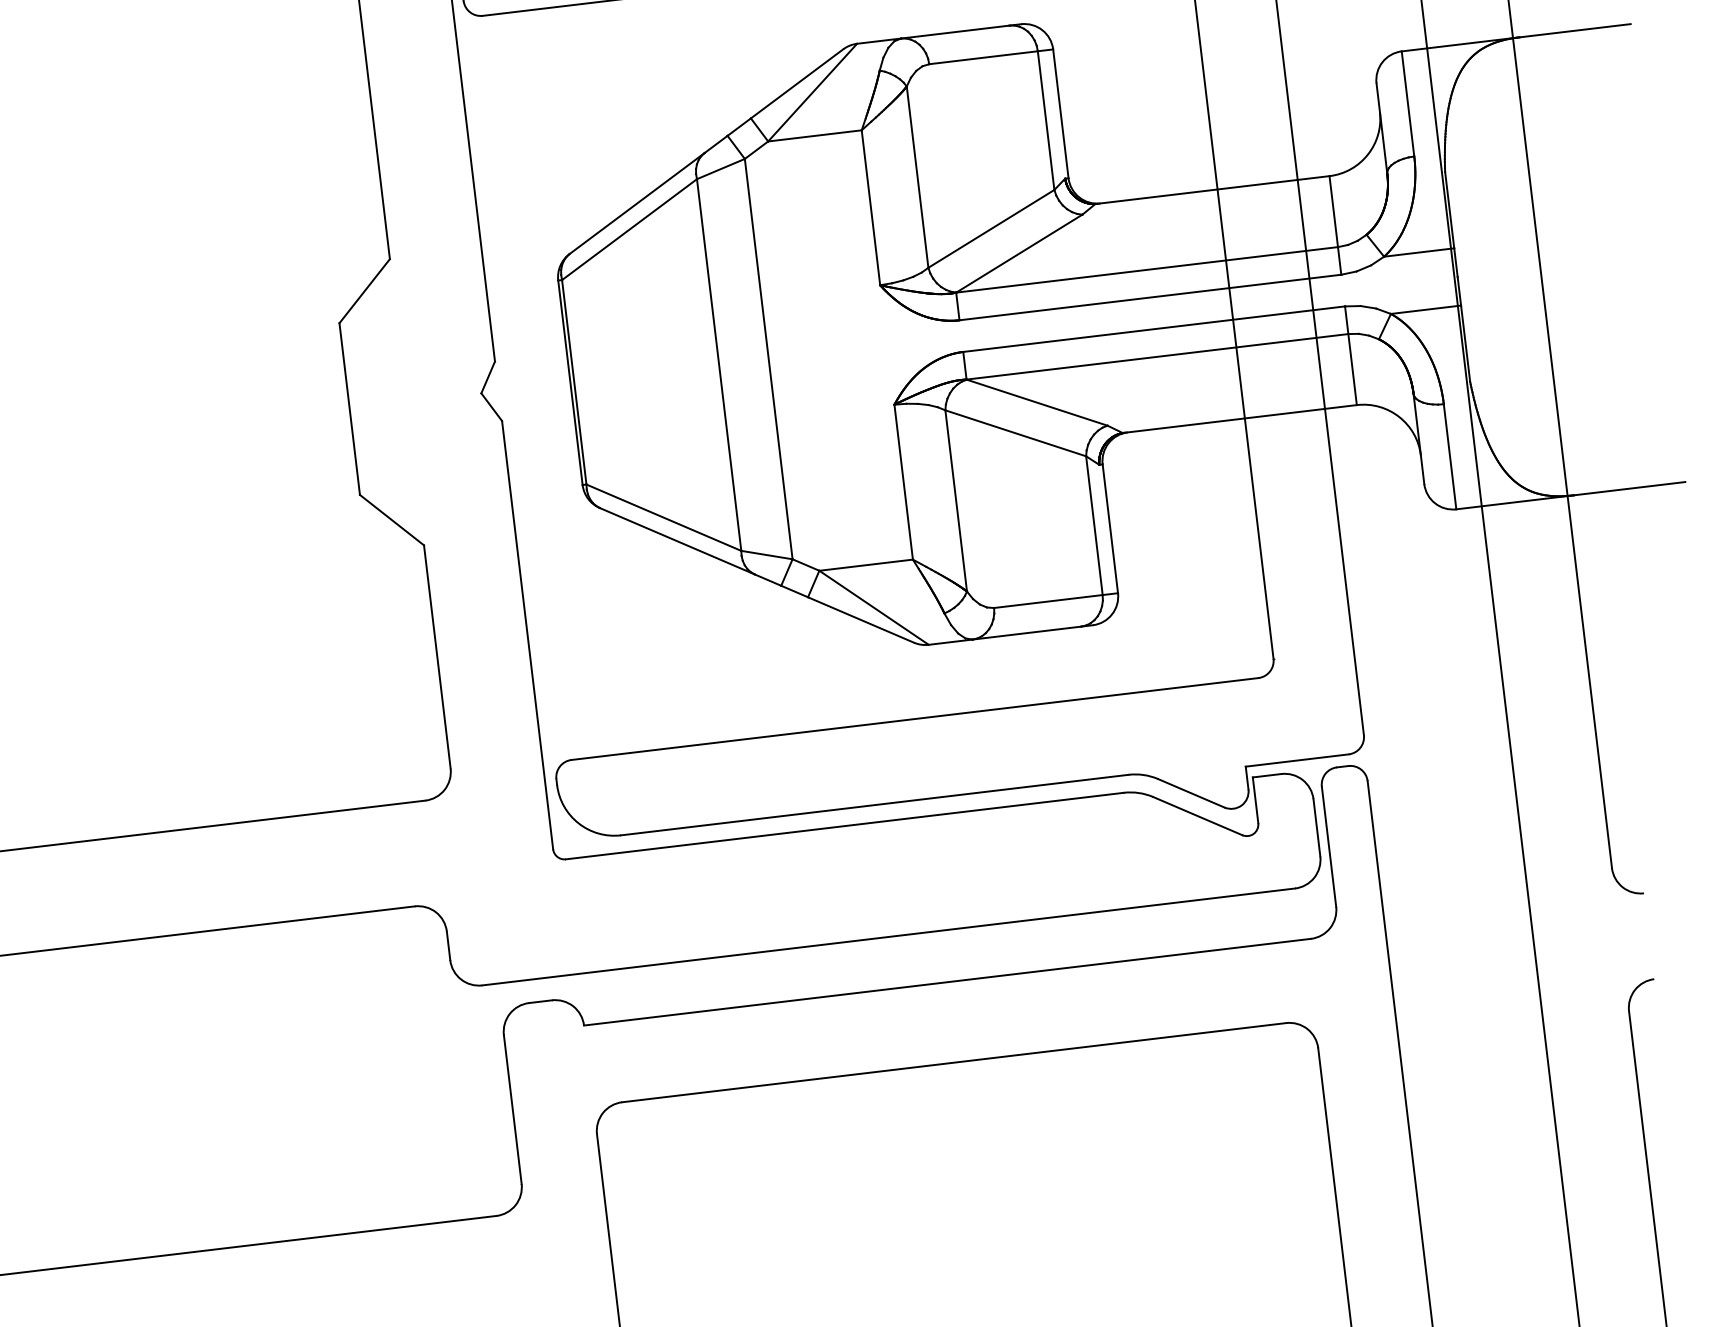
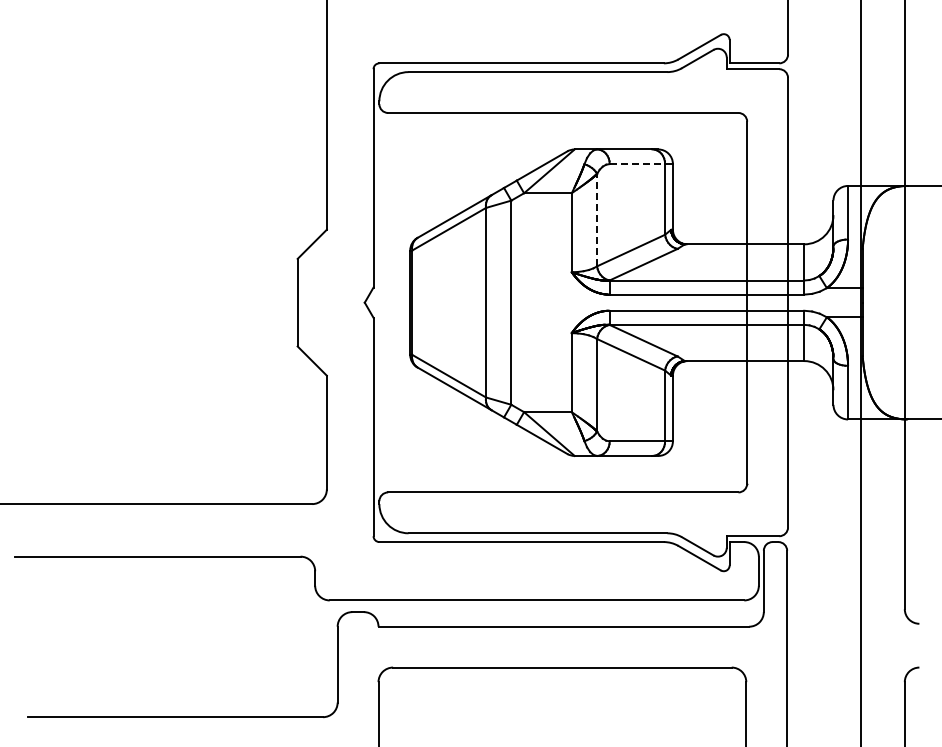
line: (983, 58) -> (637, 164), solid -> dashed
line: (918, 175) -> (597, 219), solid -> dashed

